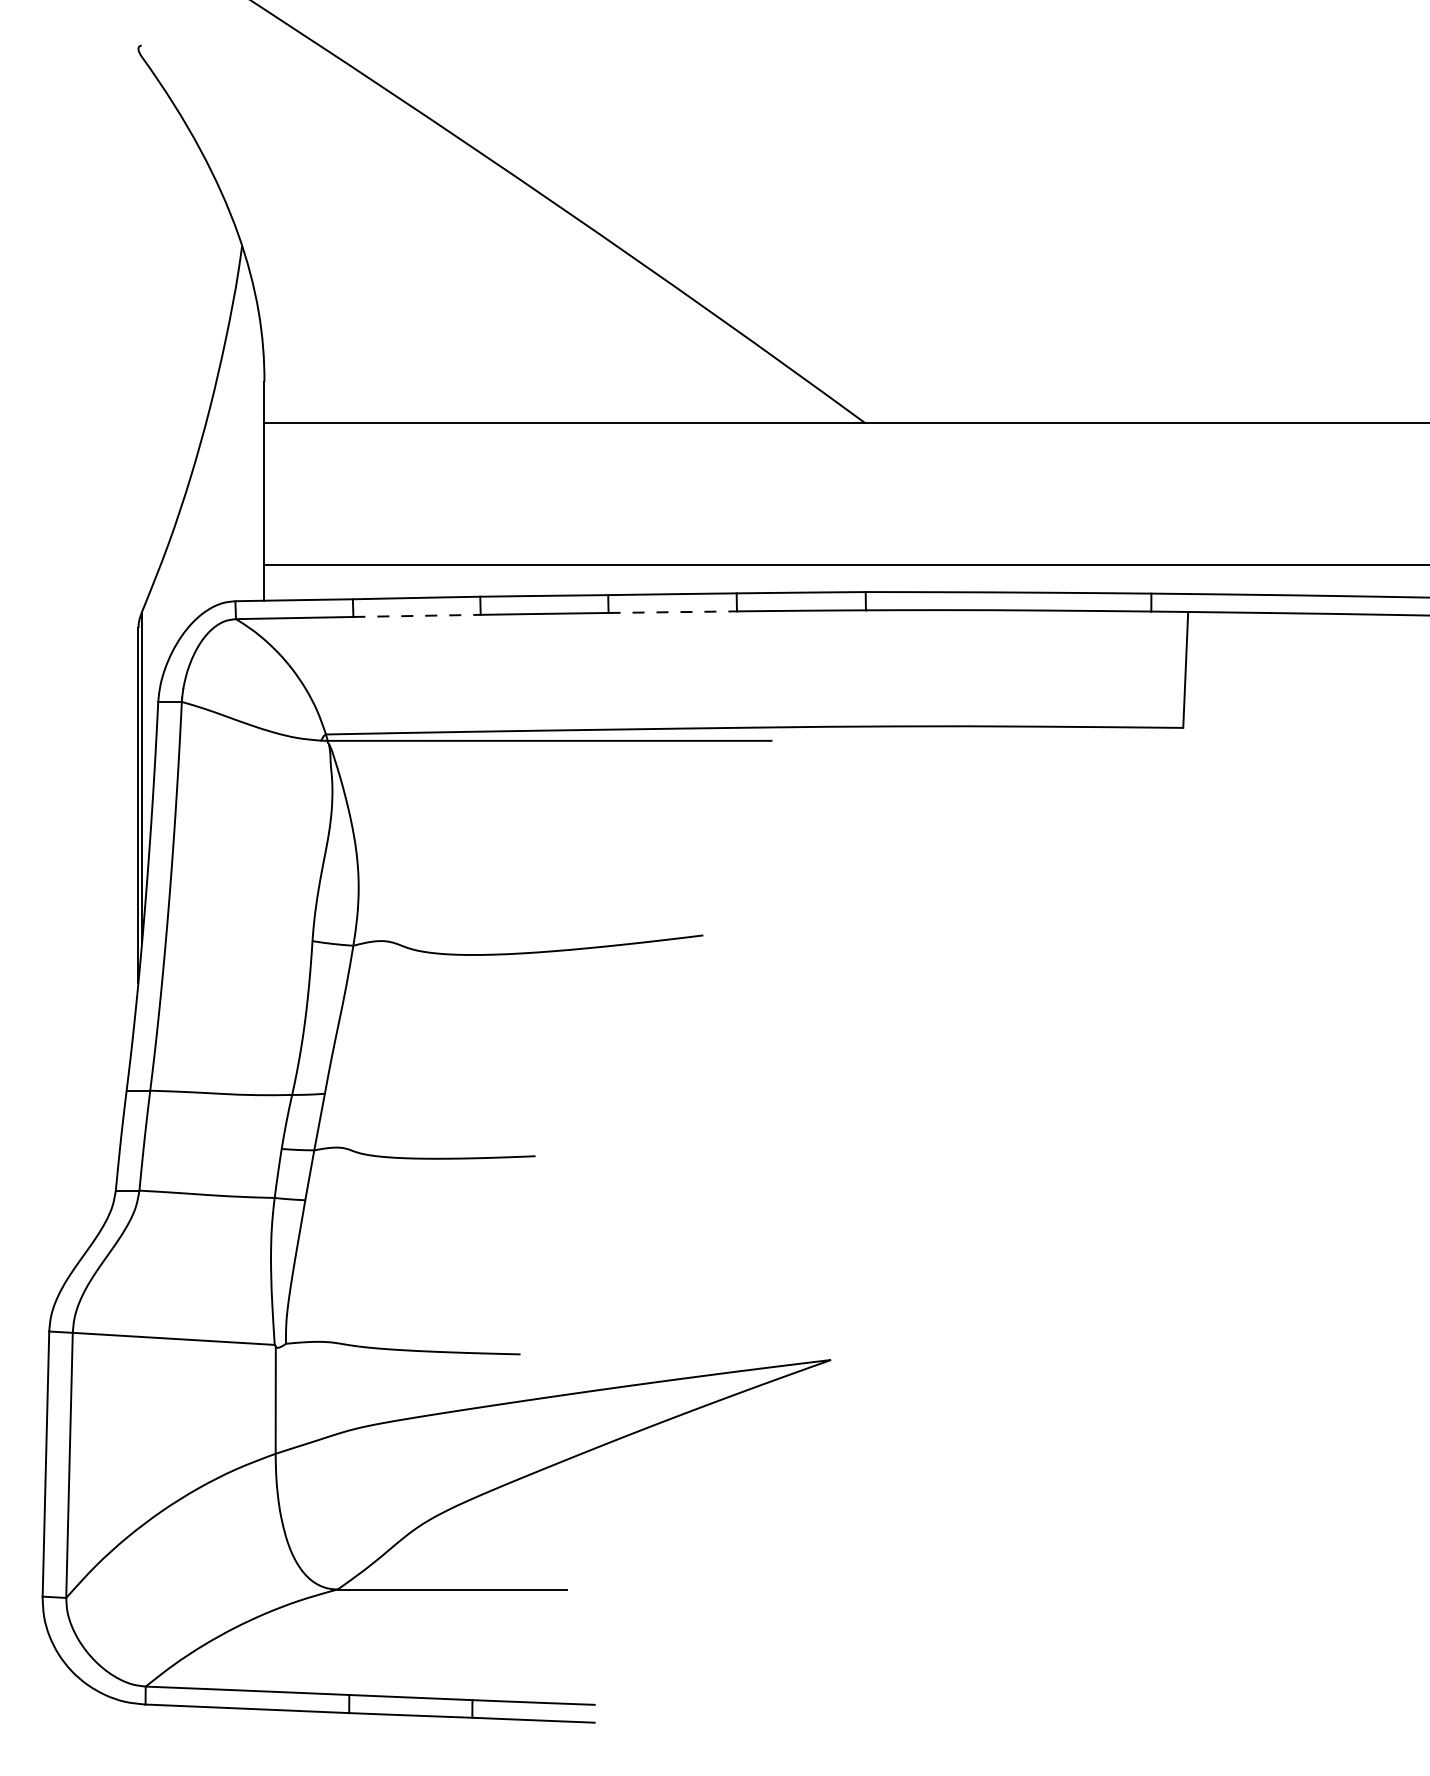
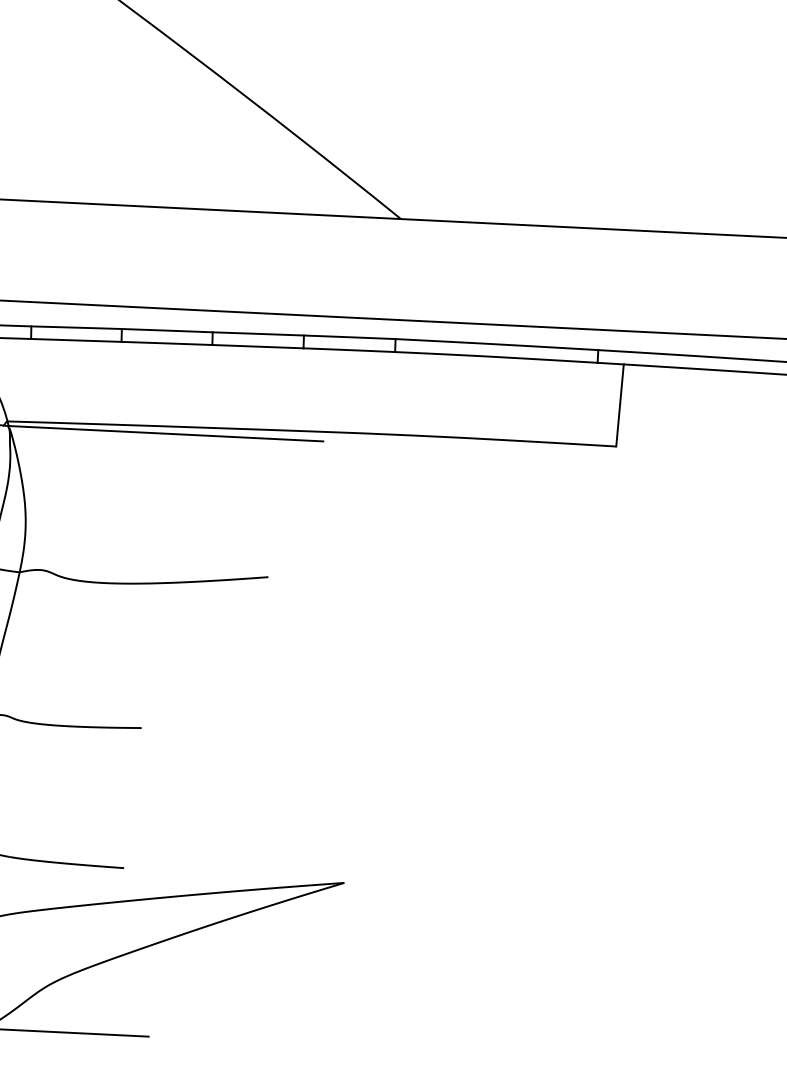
line: (673, 612) -> (258, 346), dashed -> solid
line: (417, 615) -> (76, 340), dashed -> solid

